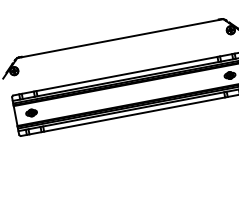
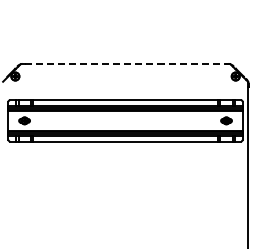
line: (120, 38) -> (125, 64), solid -> dashed

